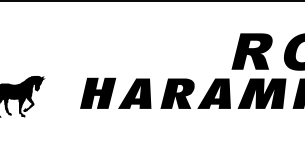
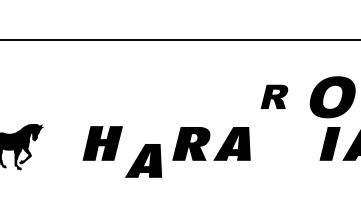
part: (252, 51) -> (274, 96), size x0.6
part: (134, 93) -> (143, 160), moved
fill: (262, 93) -> (285, 143), removed

